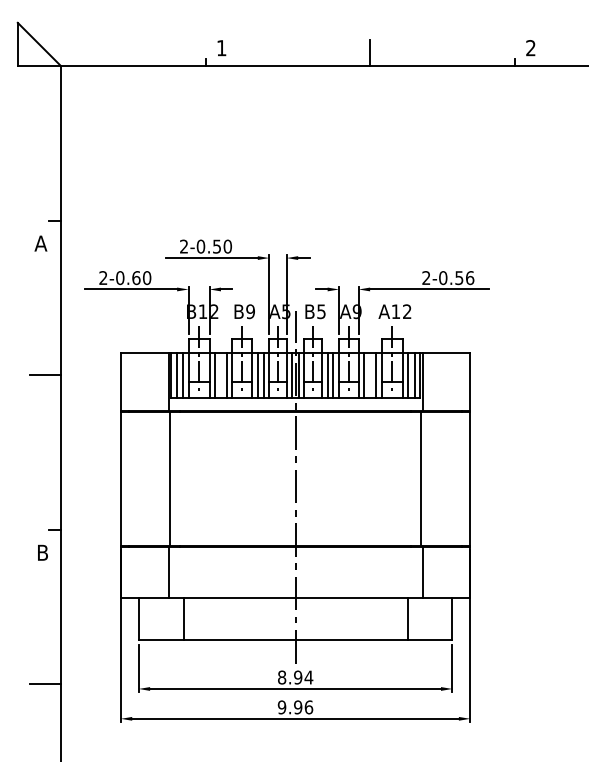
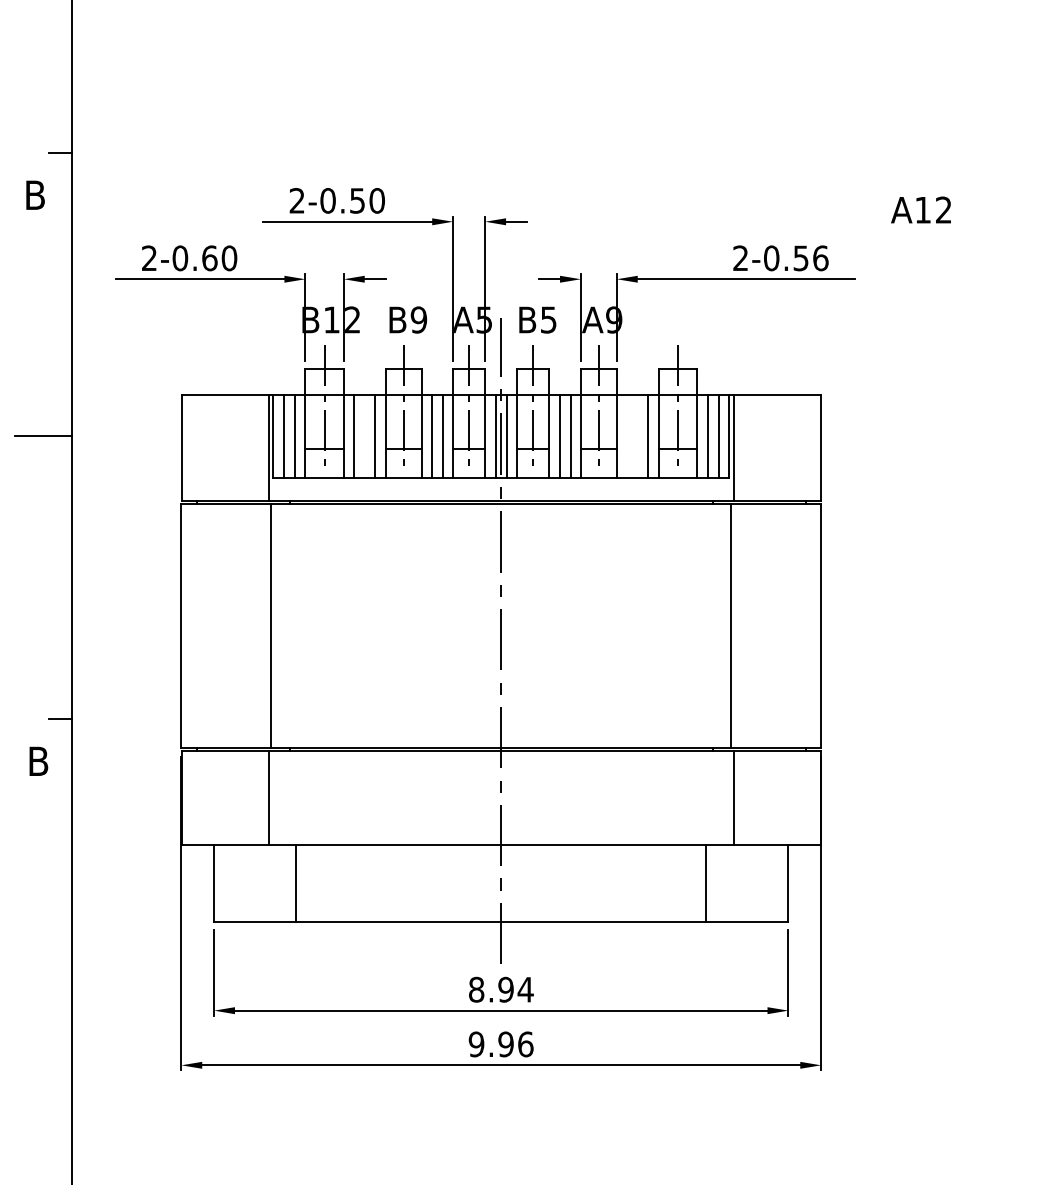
text: (40, 243) -> (34, 195), A -> B
text: (394, 311) -> (920, 209), moved
line: (364, 375) -> (627, 436), removed
line: (44, 684) -> (41, 1002), removed

